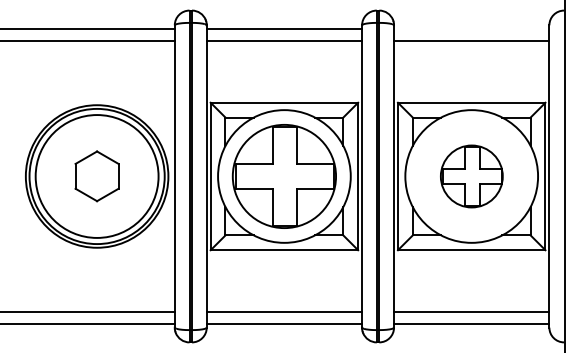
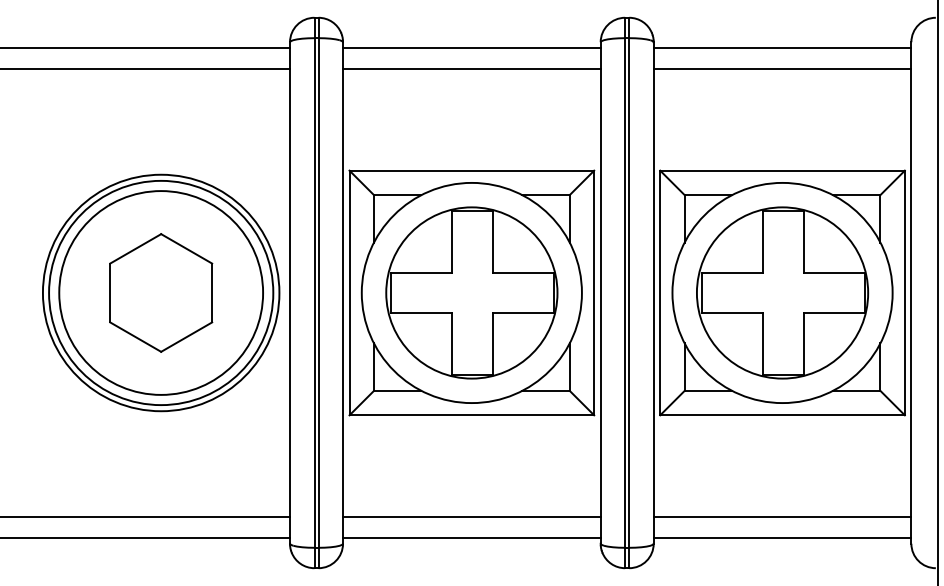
line: (471, 29) -> (782, 49), added
part: (96, 175) -> (160, 291), size x1.43
part: (471, 176) -> (782, 293), size x1.67

